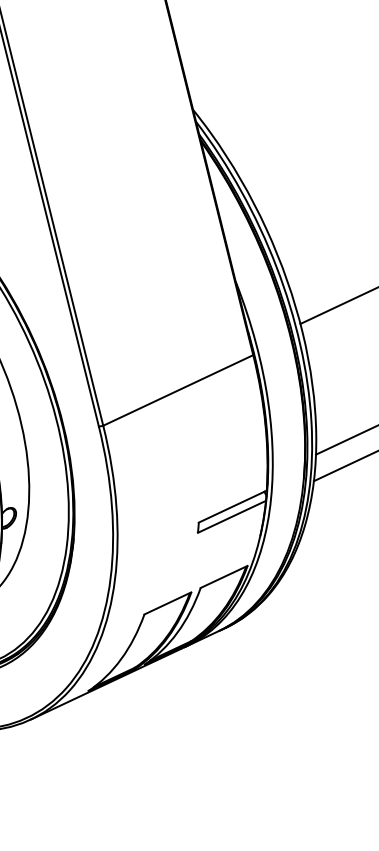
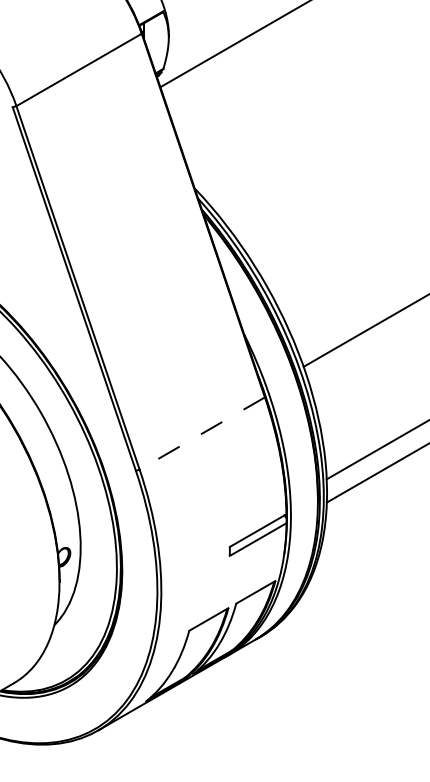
line: (177, 390) -> (201, 433), solid -> dashed

